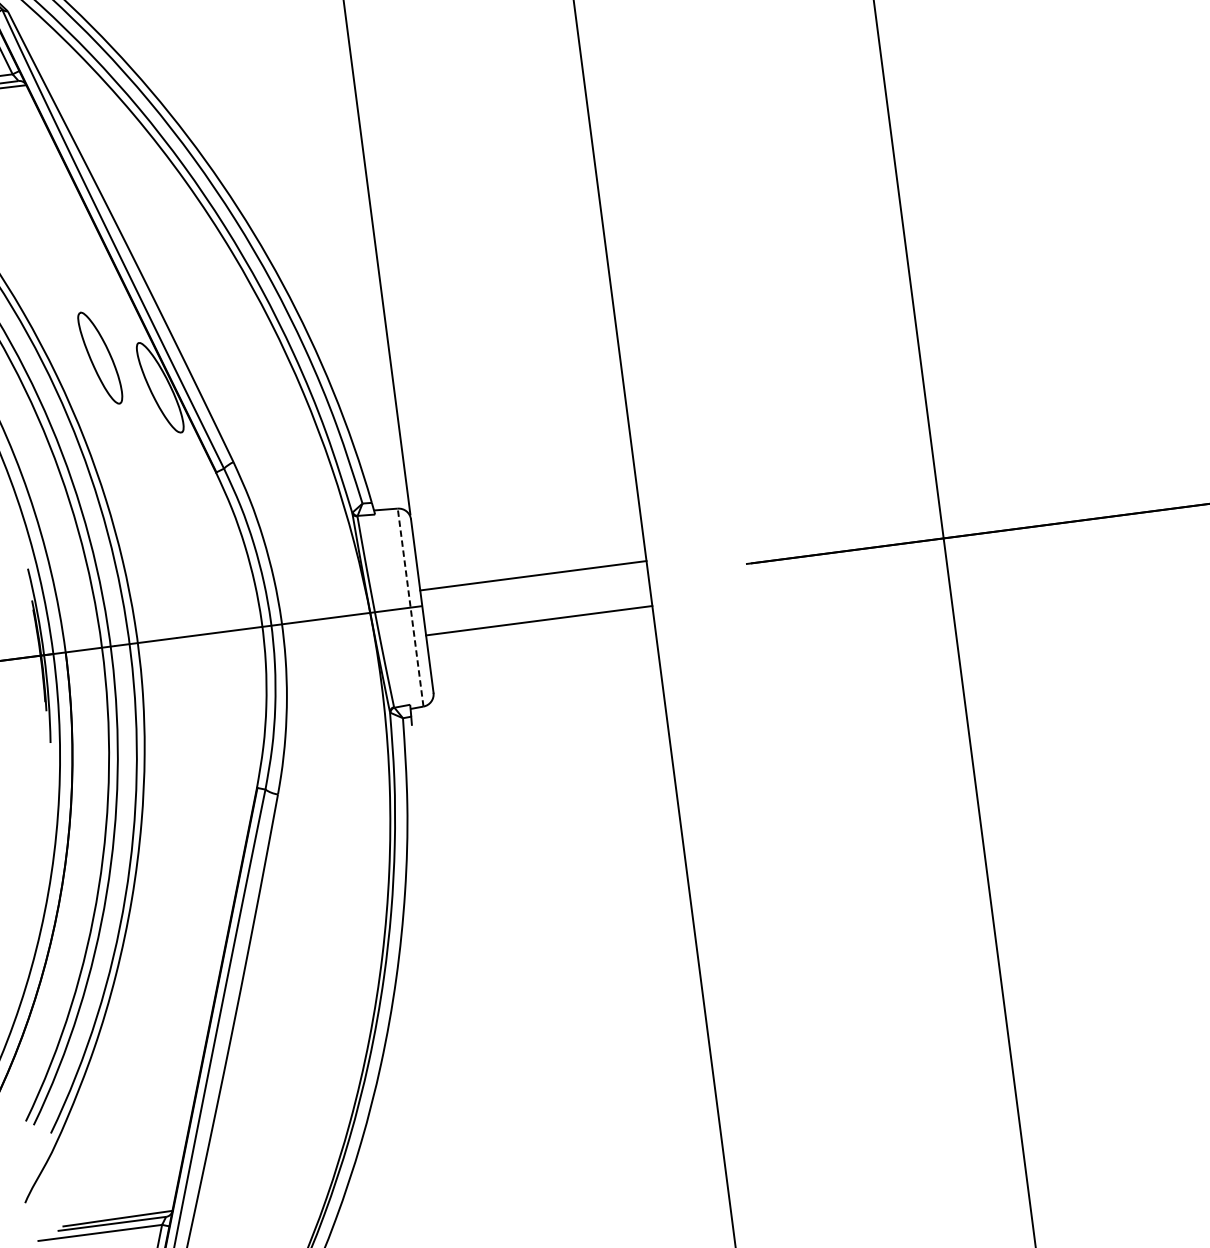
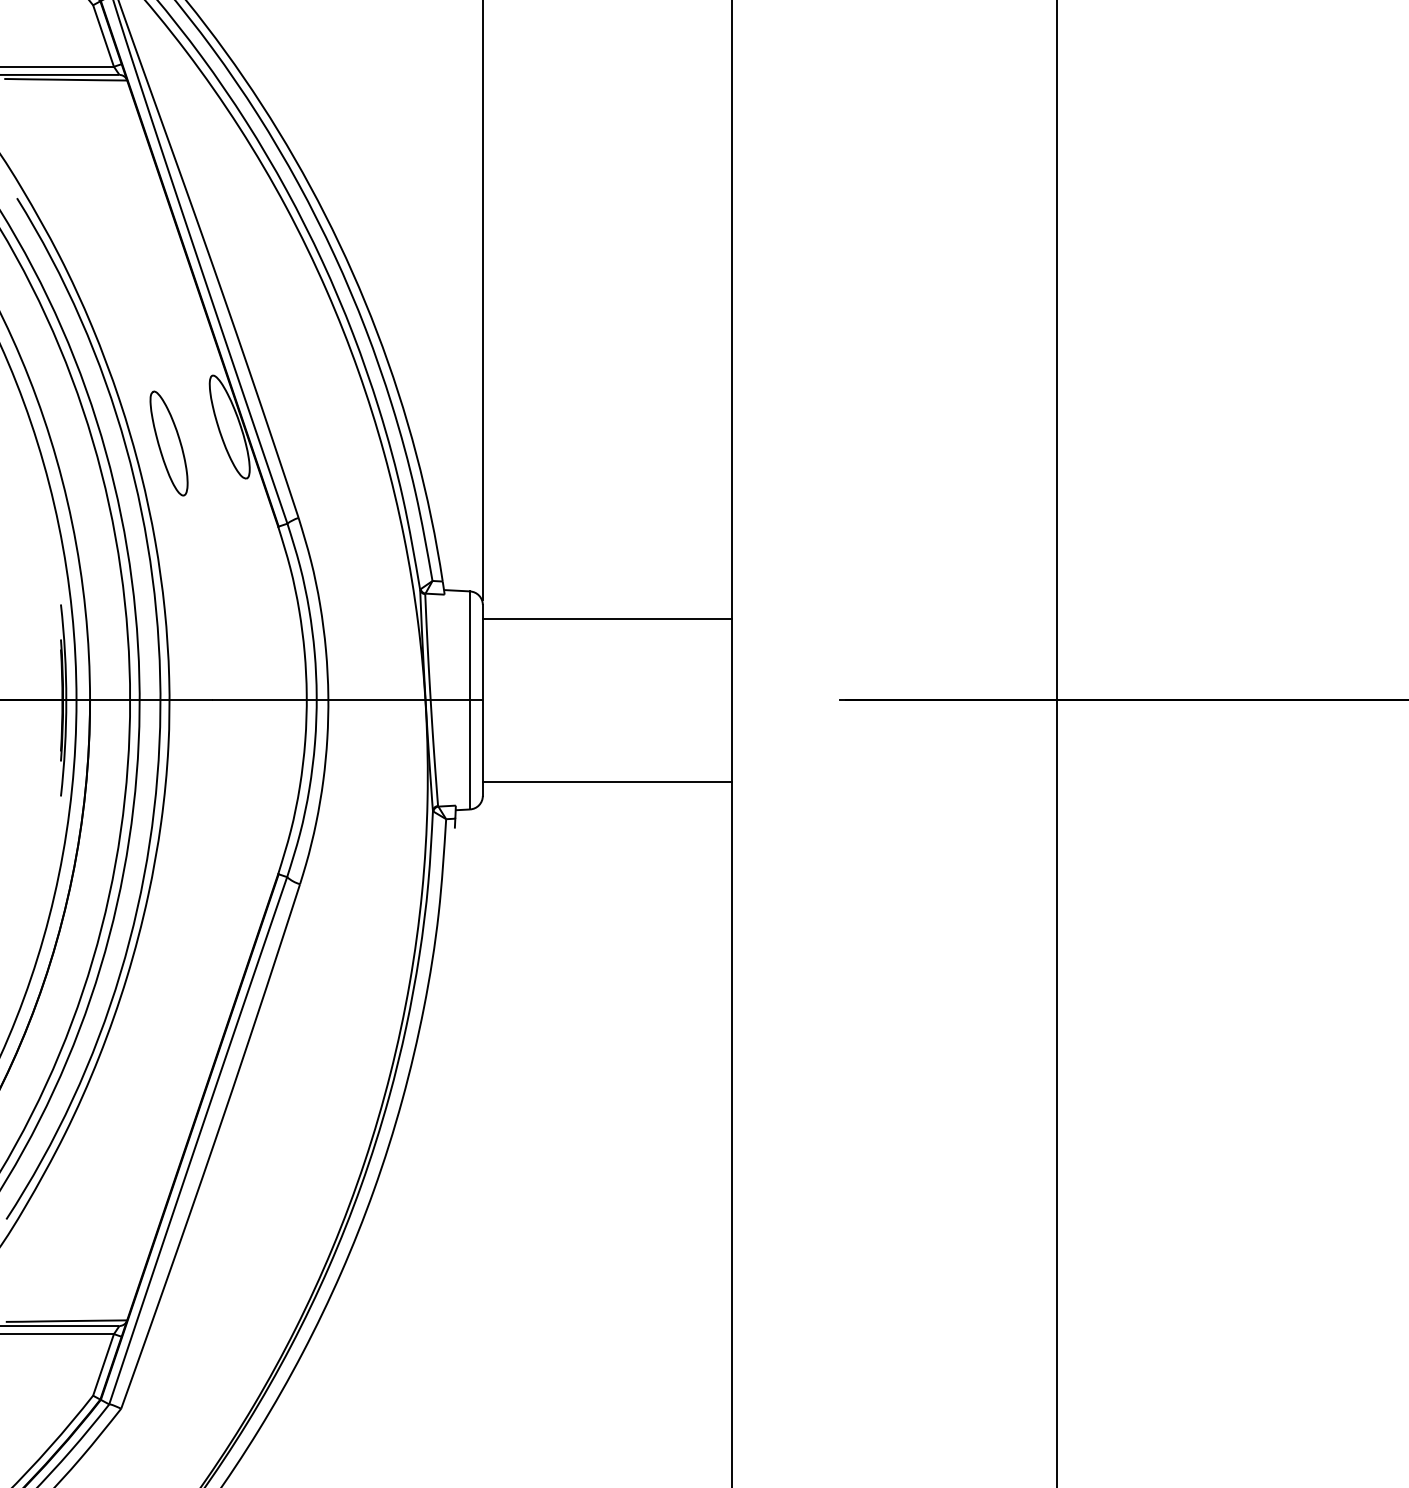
part: (99, 358) -> (168, 443), moved
line: (533, 576) -> (607, 619), moved
line: (410, 606) -> (470, 699), dashed -> solid
line: (539, 620) -> (607, 781), moved

